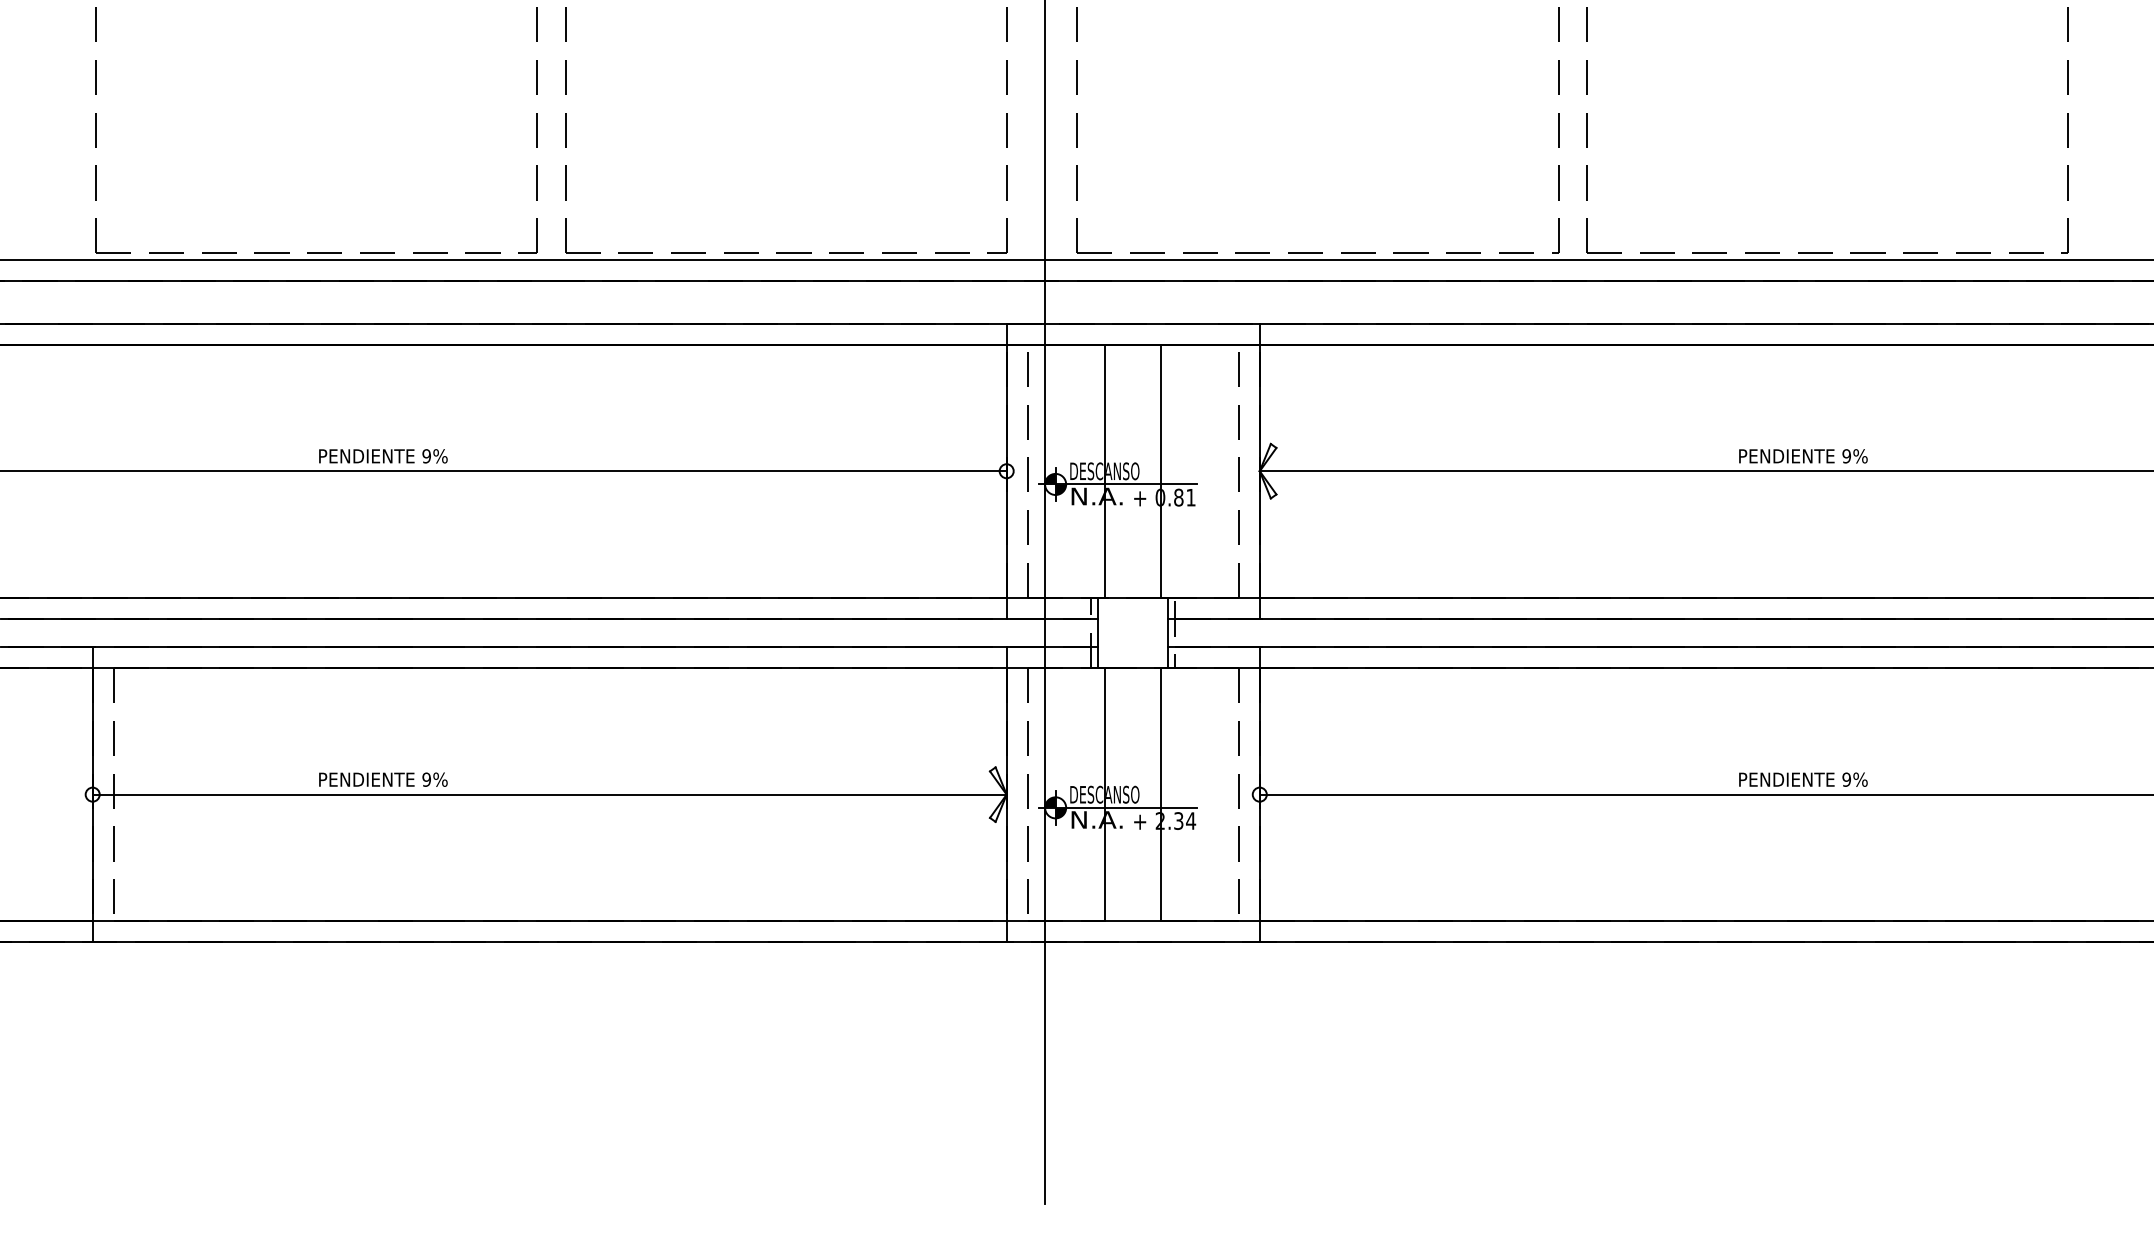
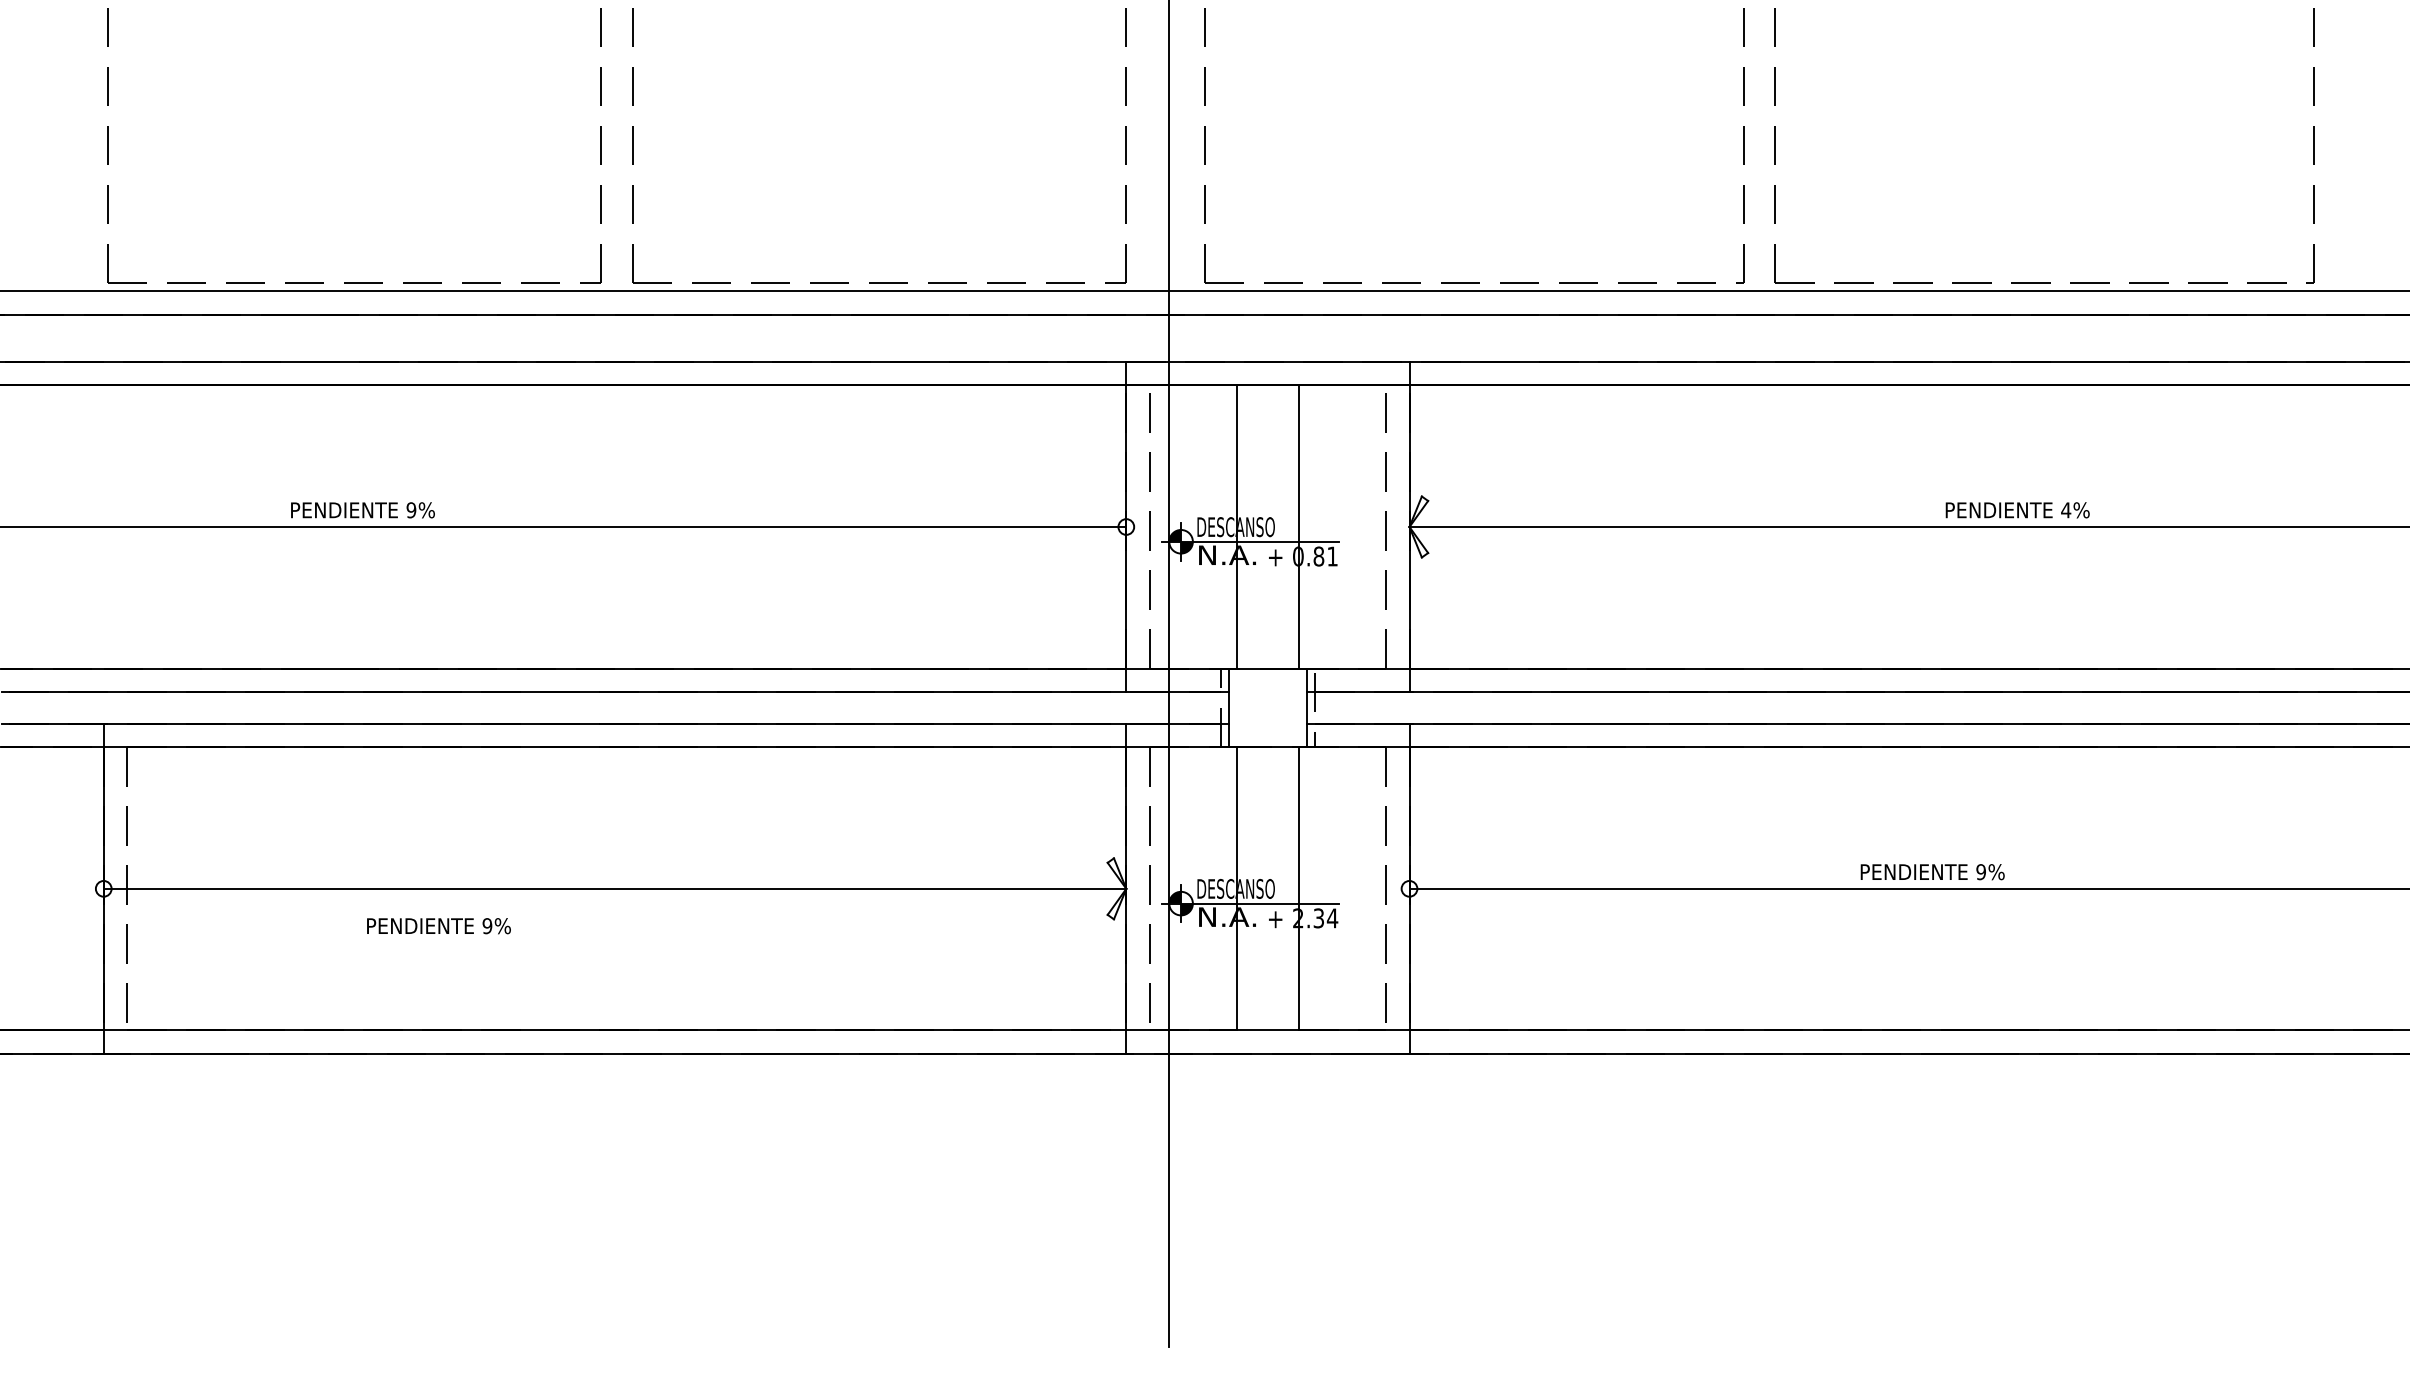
text: (382, 456) -> (362, 510), moved
text: (1847, 456) -> (2066, 510), 9%%% -> 4%%%
text: (382, 780) -> (438, 926), moved
text: (1803, 780) -> (1932, 872), moved

